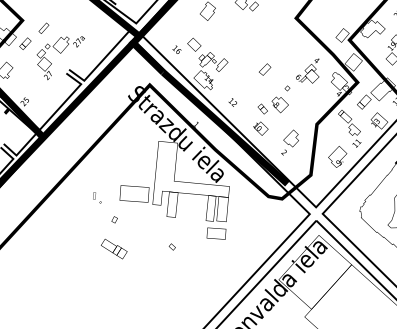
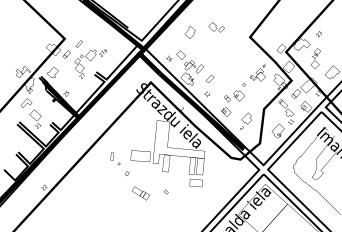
part: (264, 68) -> (209, 78), moved
part: (97, 197) -> (115, 158), size x1.67
part: (113, 249) -> (140, 193), moved

